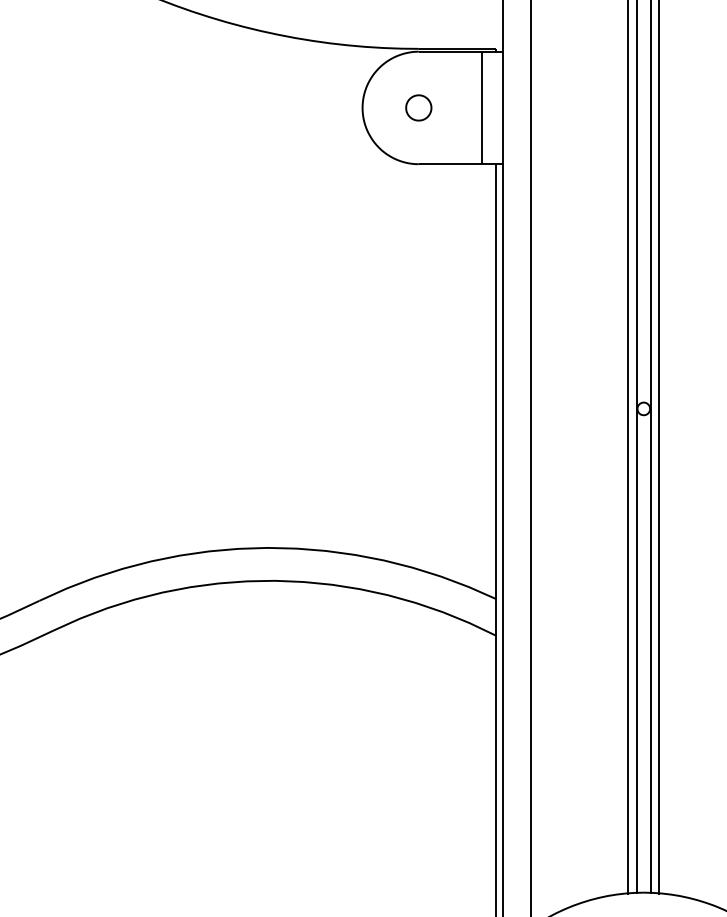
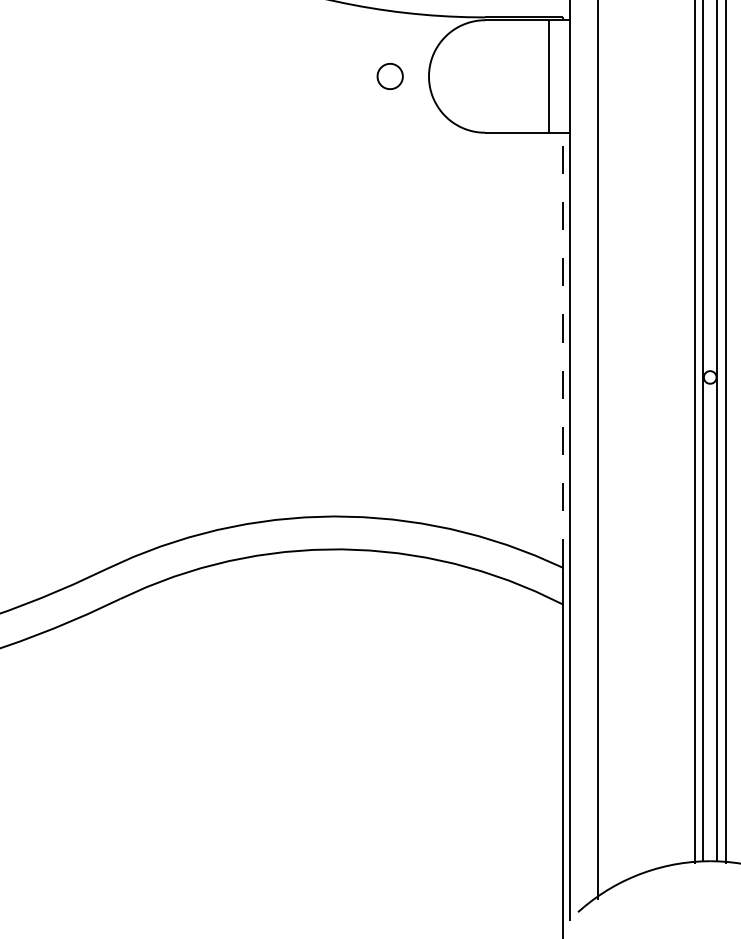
part: (418, 106) -> (389, 75), moved
line: (496, 380) -> (562, 349), solid -> dashed

